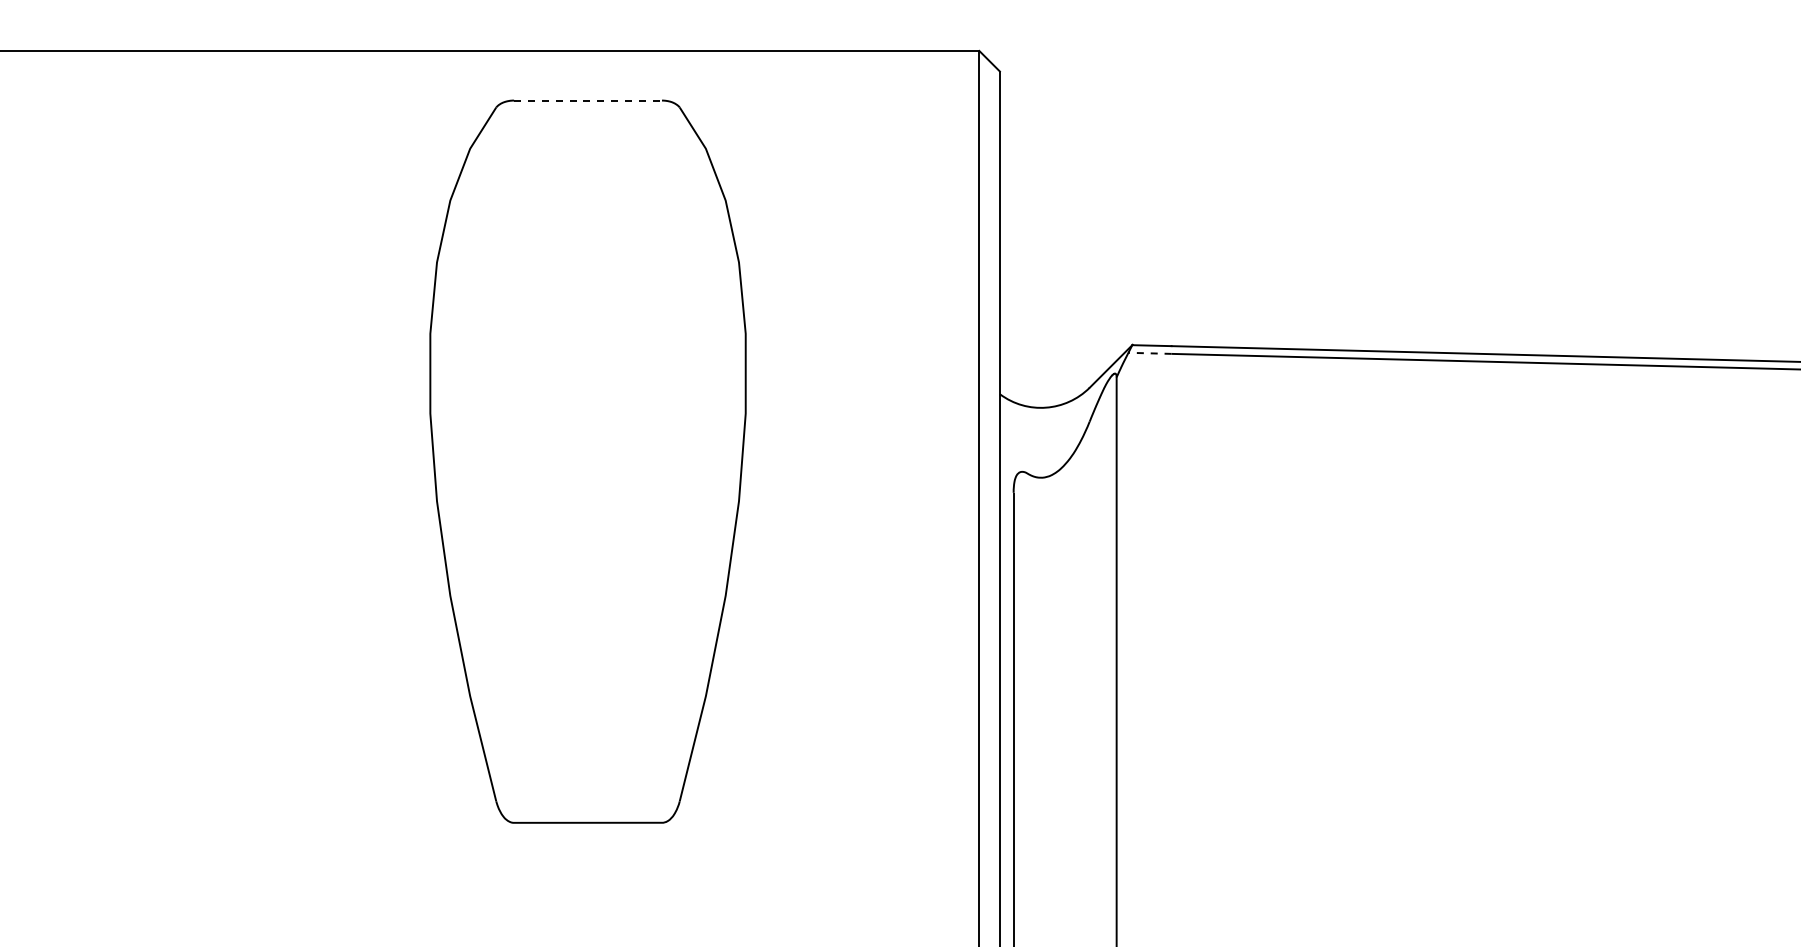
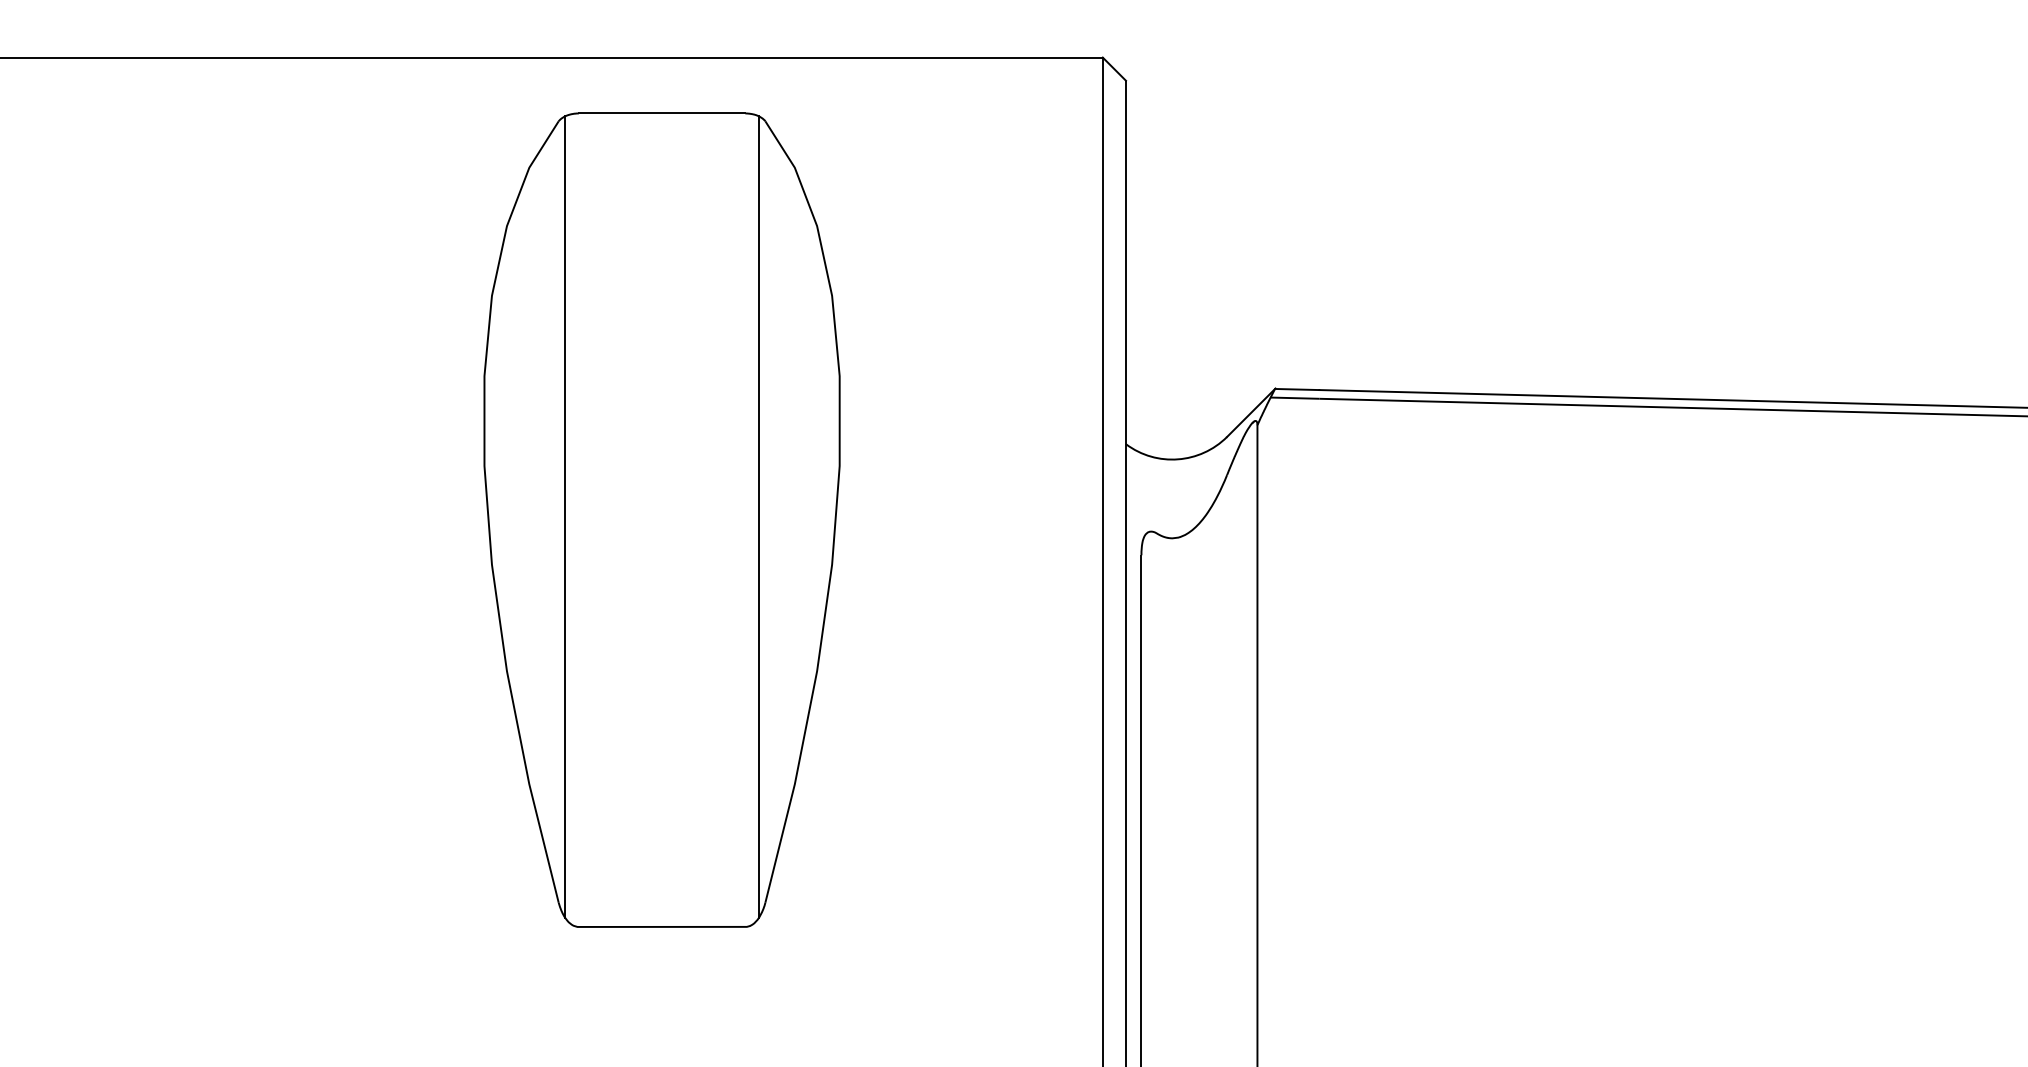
line: (588, 100) -> (662, 113), dashed -> solid
line: (1149, 353) -> (1294, 398), dashed -> solid
line: (502, 459) -> (565, 517), added
line: (673, 459) -> (758, 517), added

